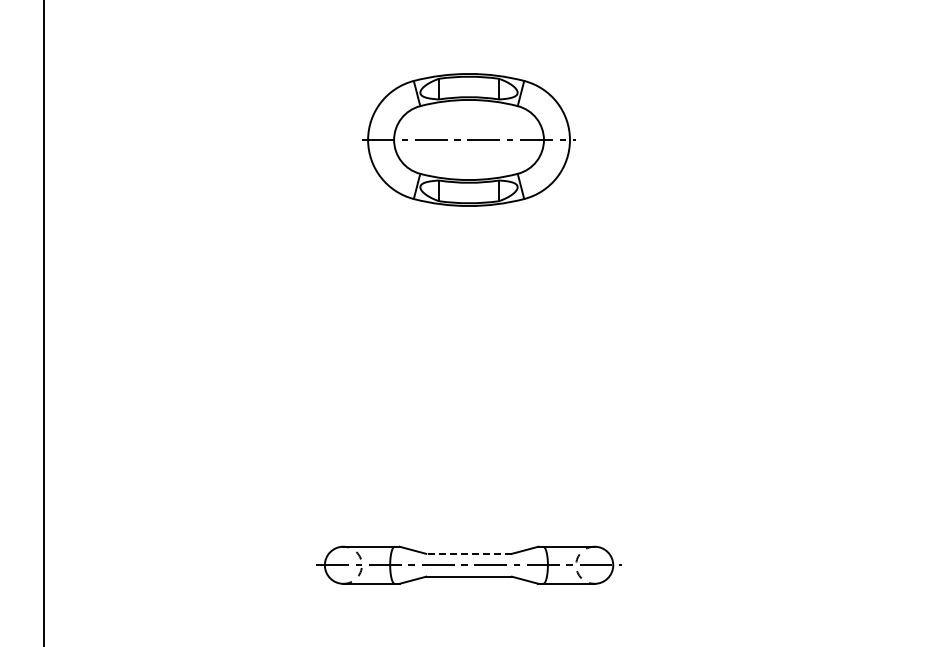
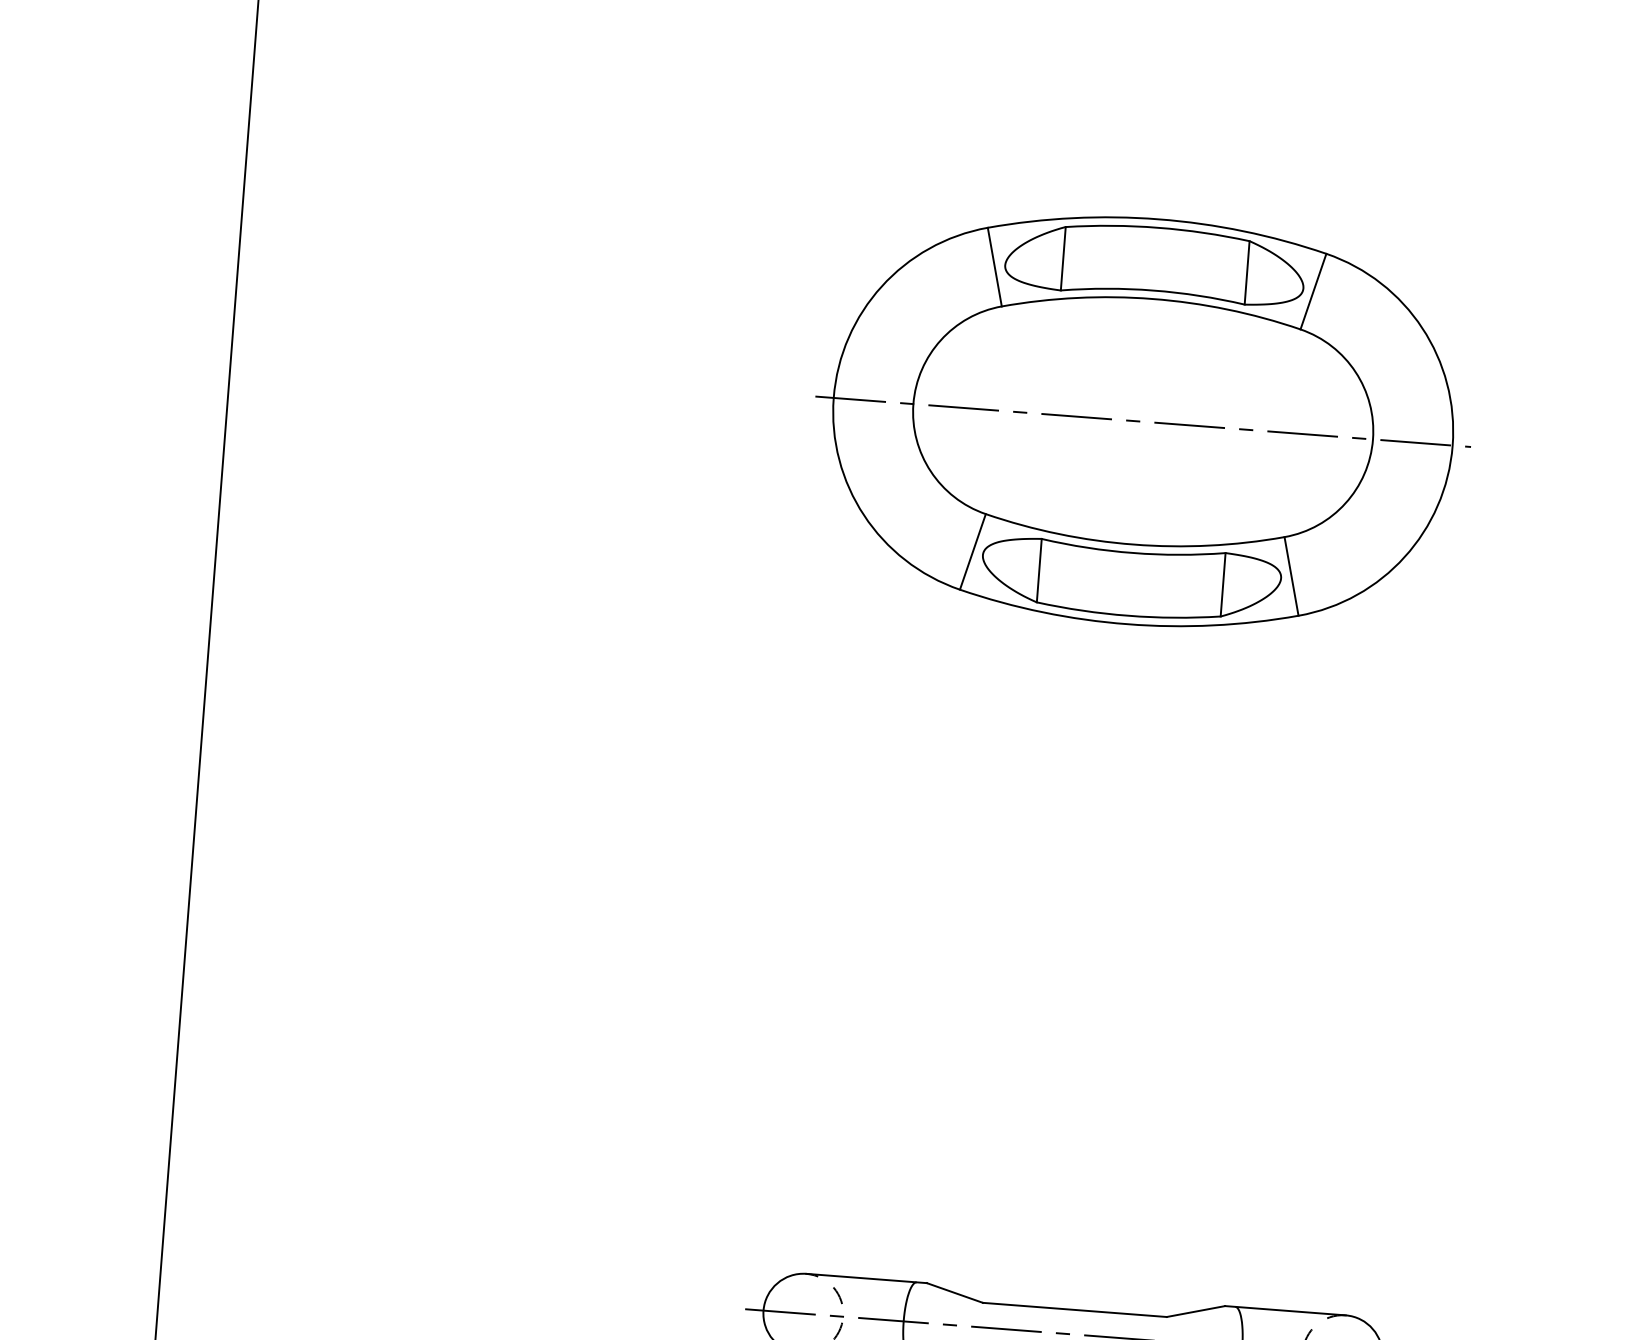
part: (468, 139) -> (1142, 420), size x1.43
line: (469, 553) -> (1075, 1309), dashed -> solid

